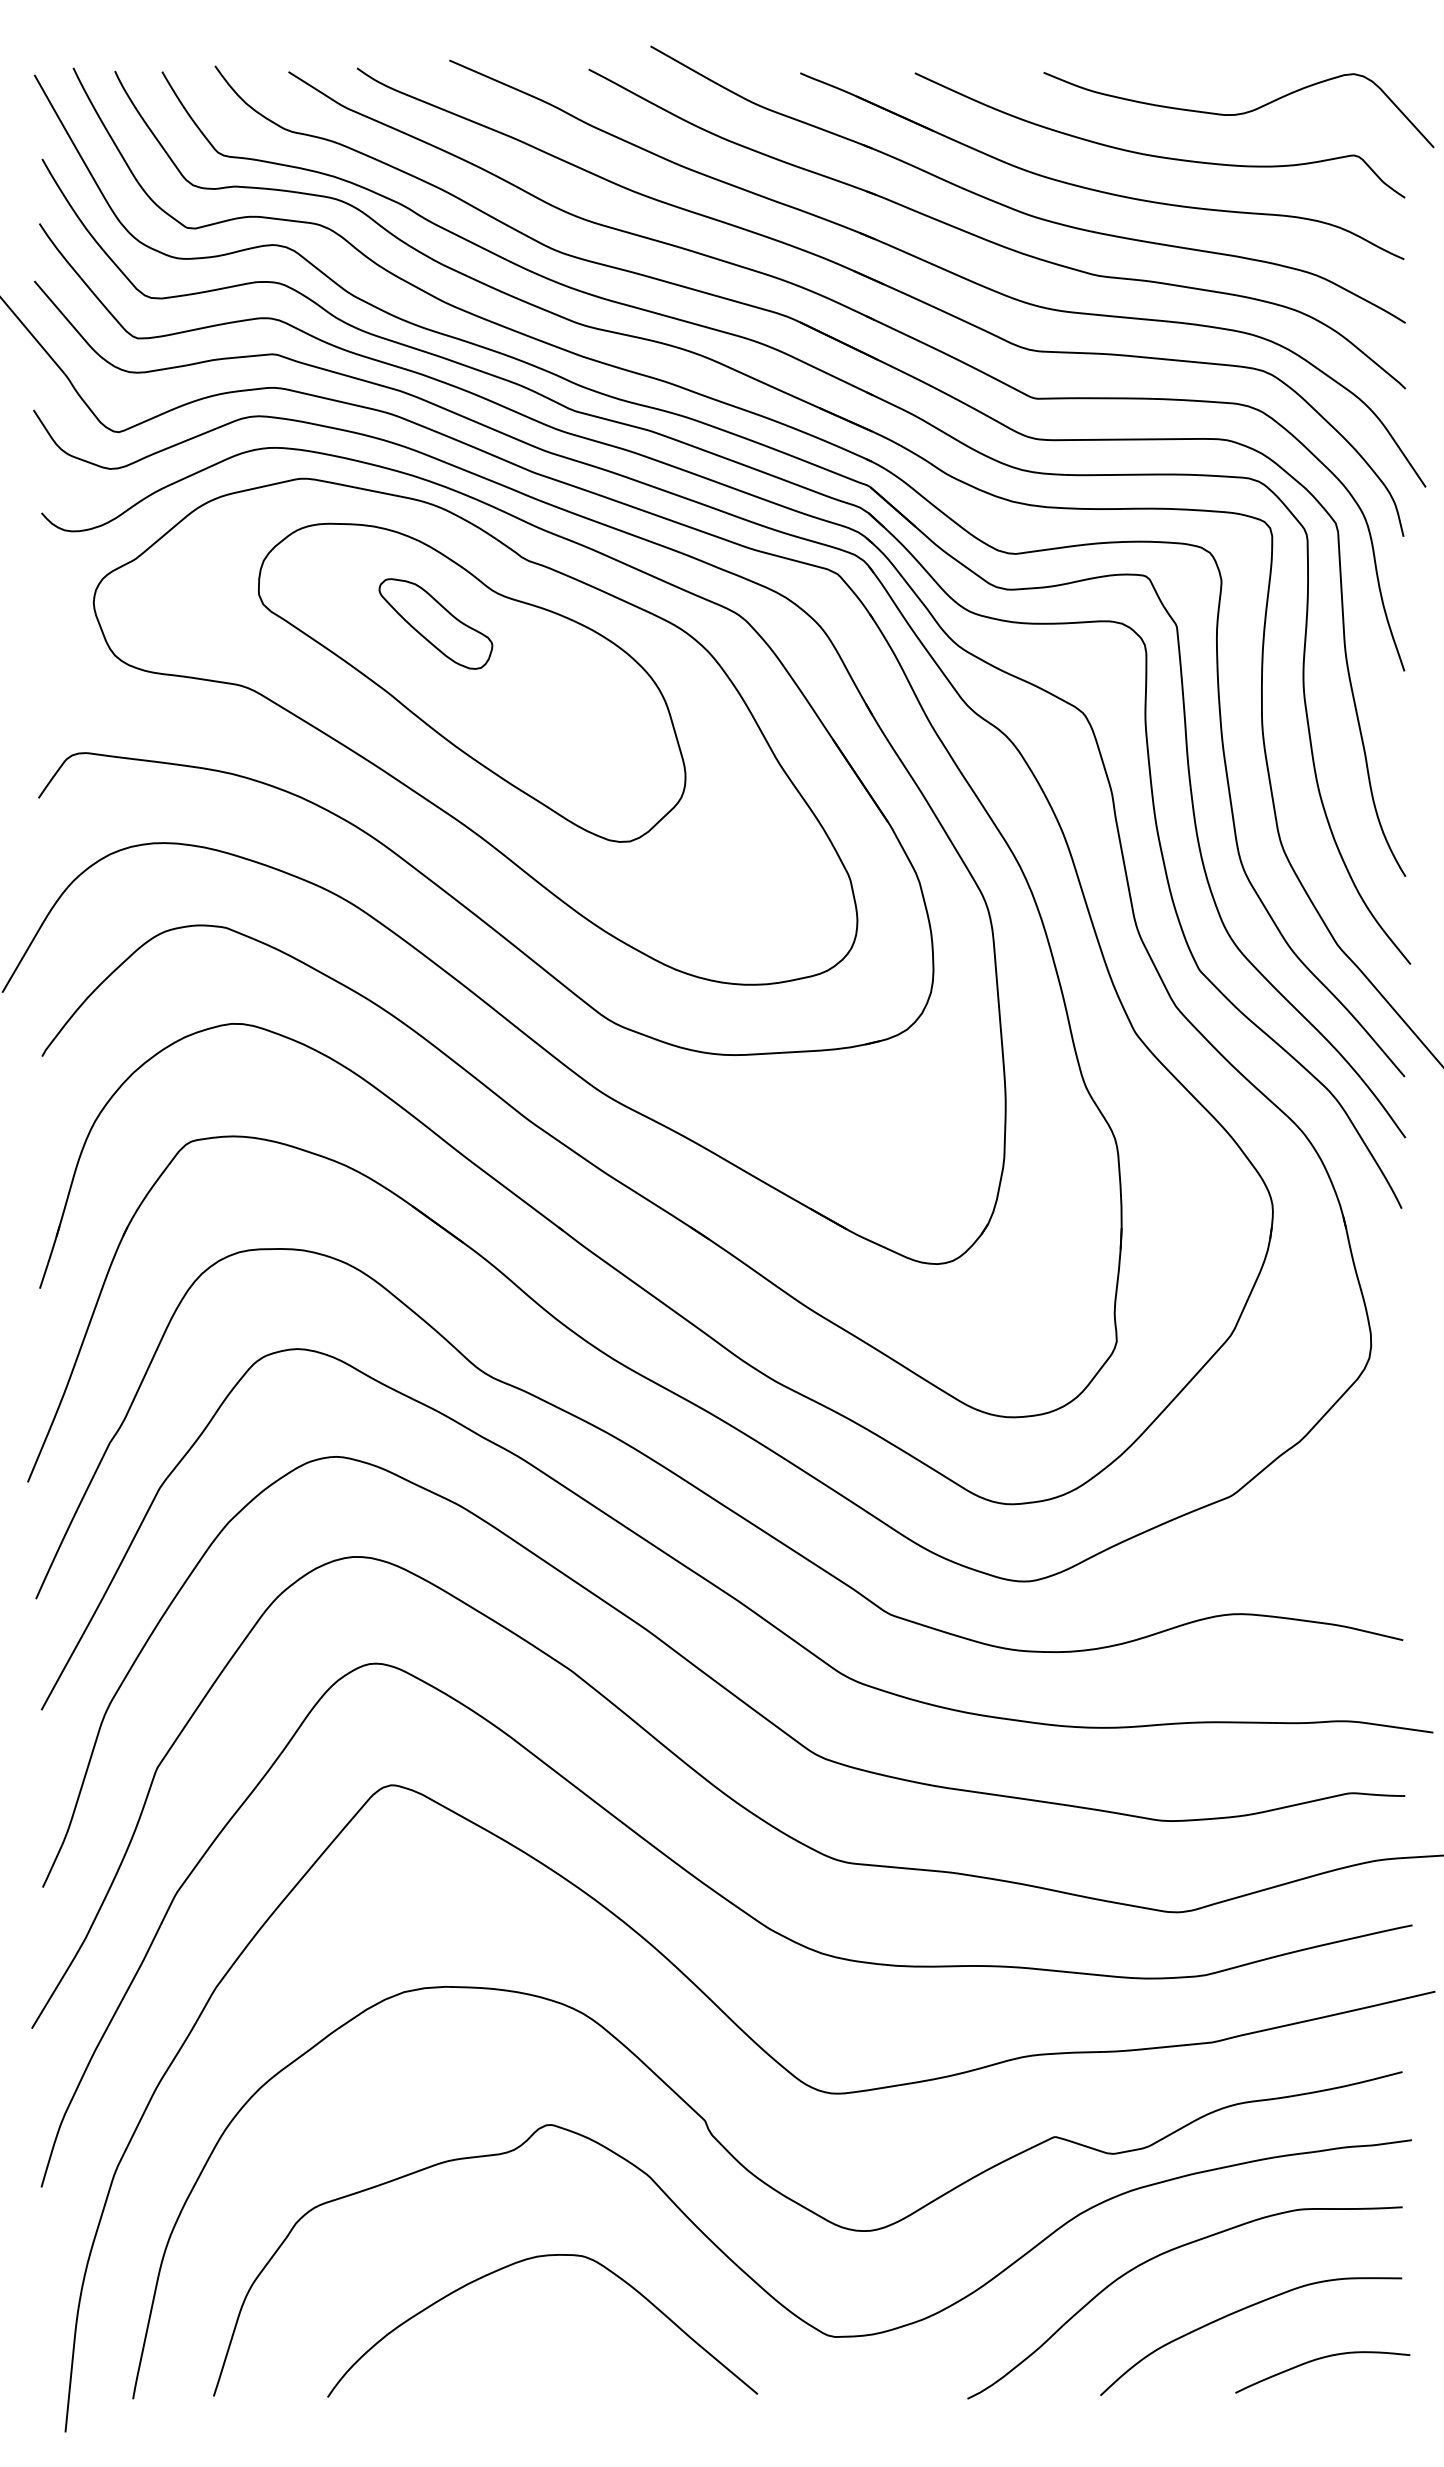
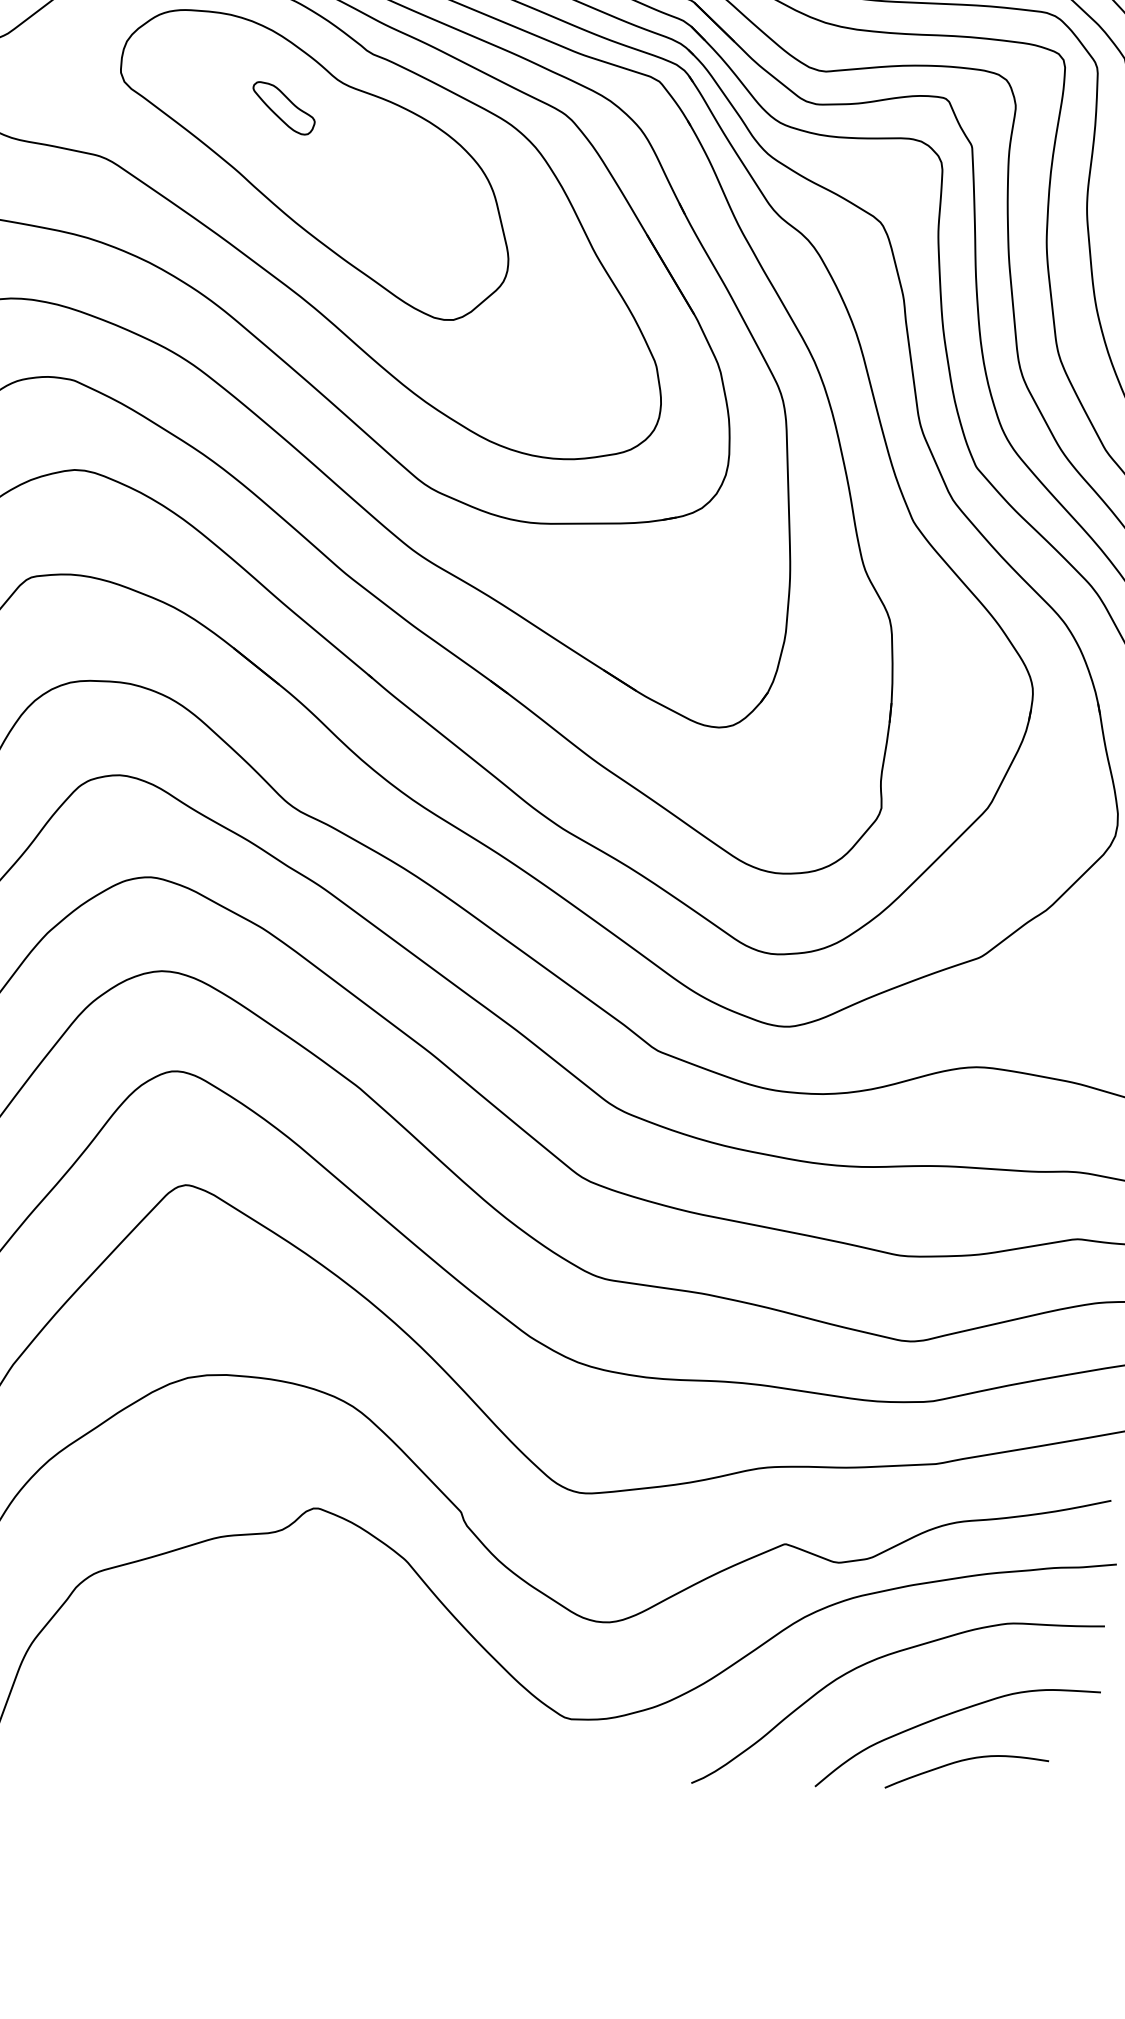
part: (435, 623) -> (283, 107), size x0.6
curve: (520, 2262) -> (282, 1634), removed
curve: (1317, 2360) -> (962, 1761), moved

